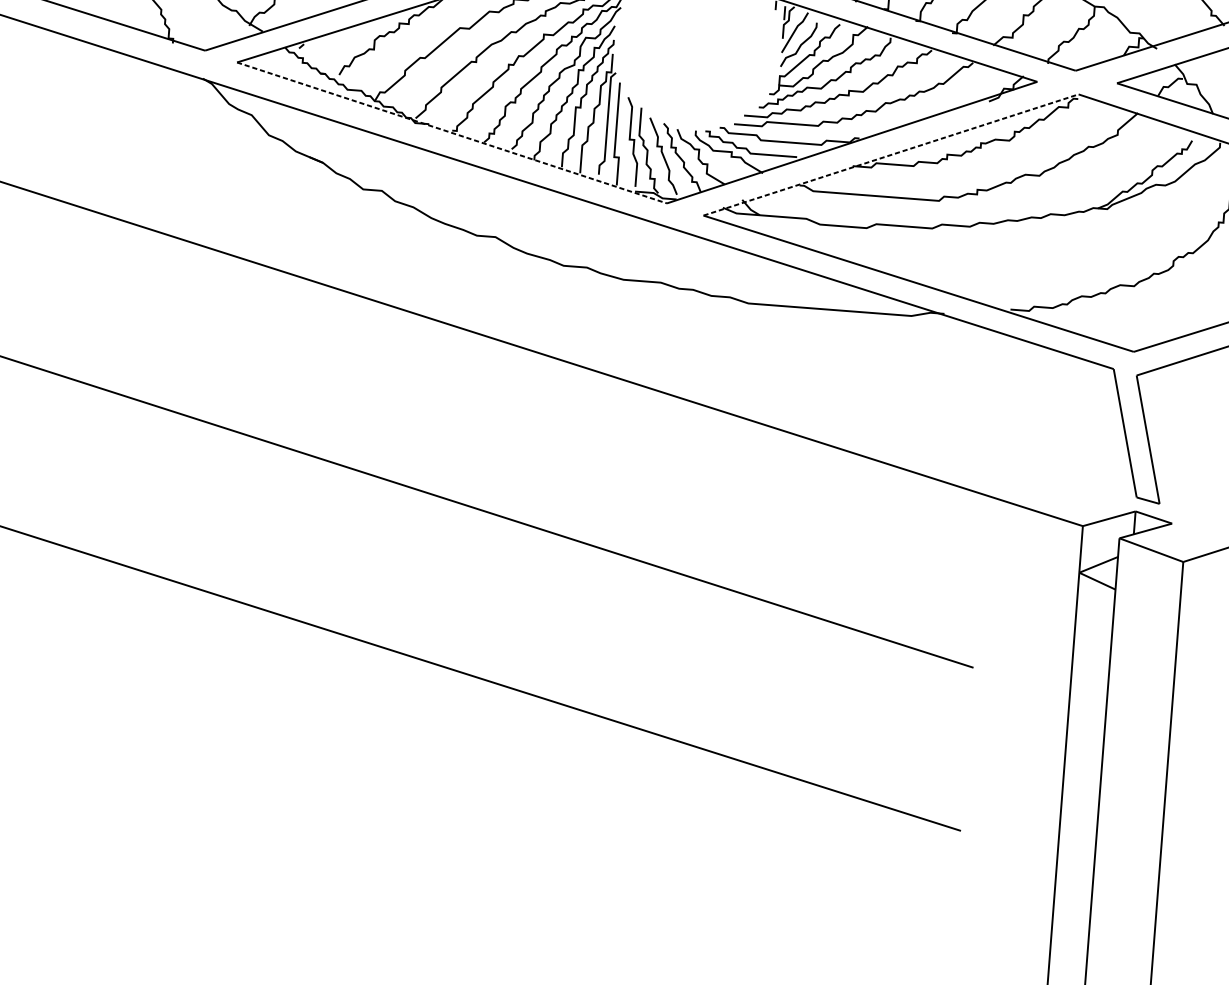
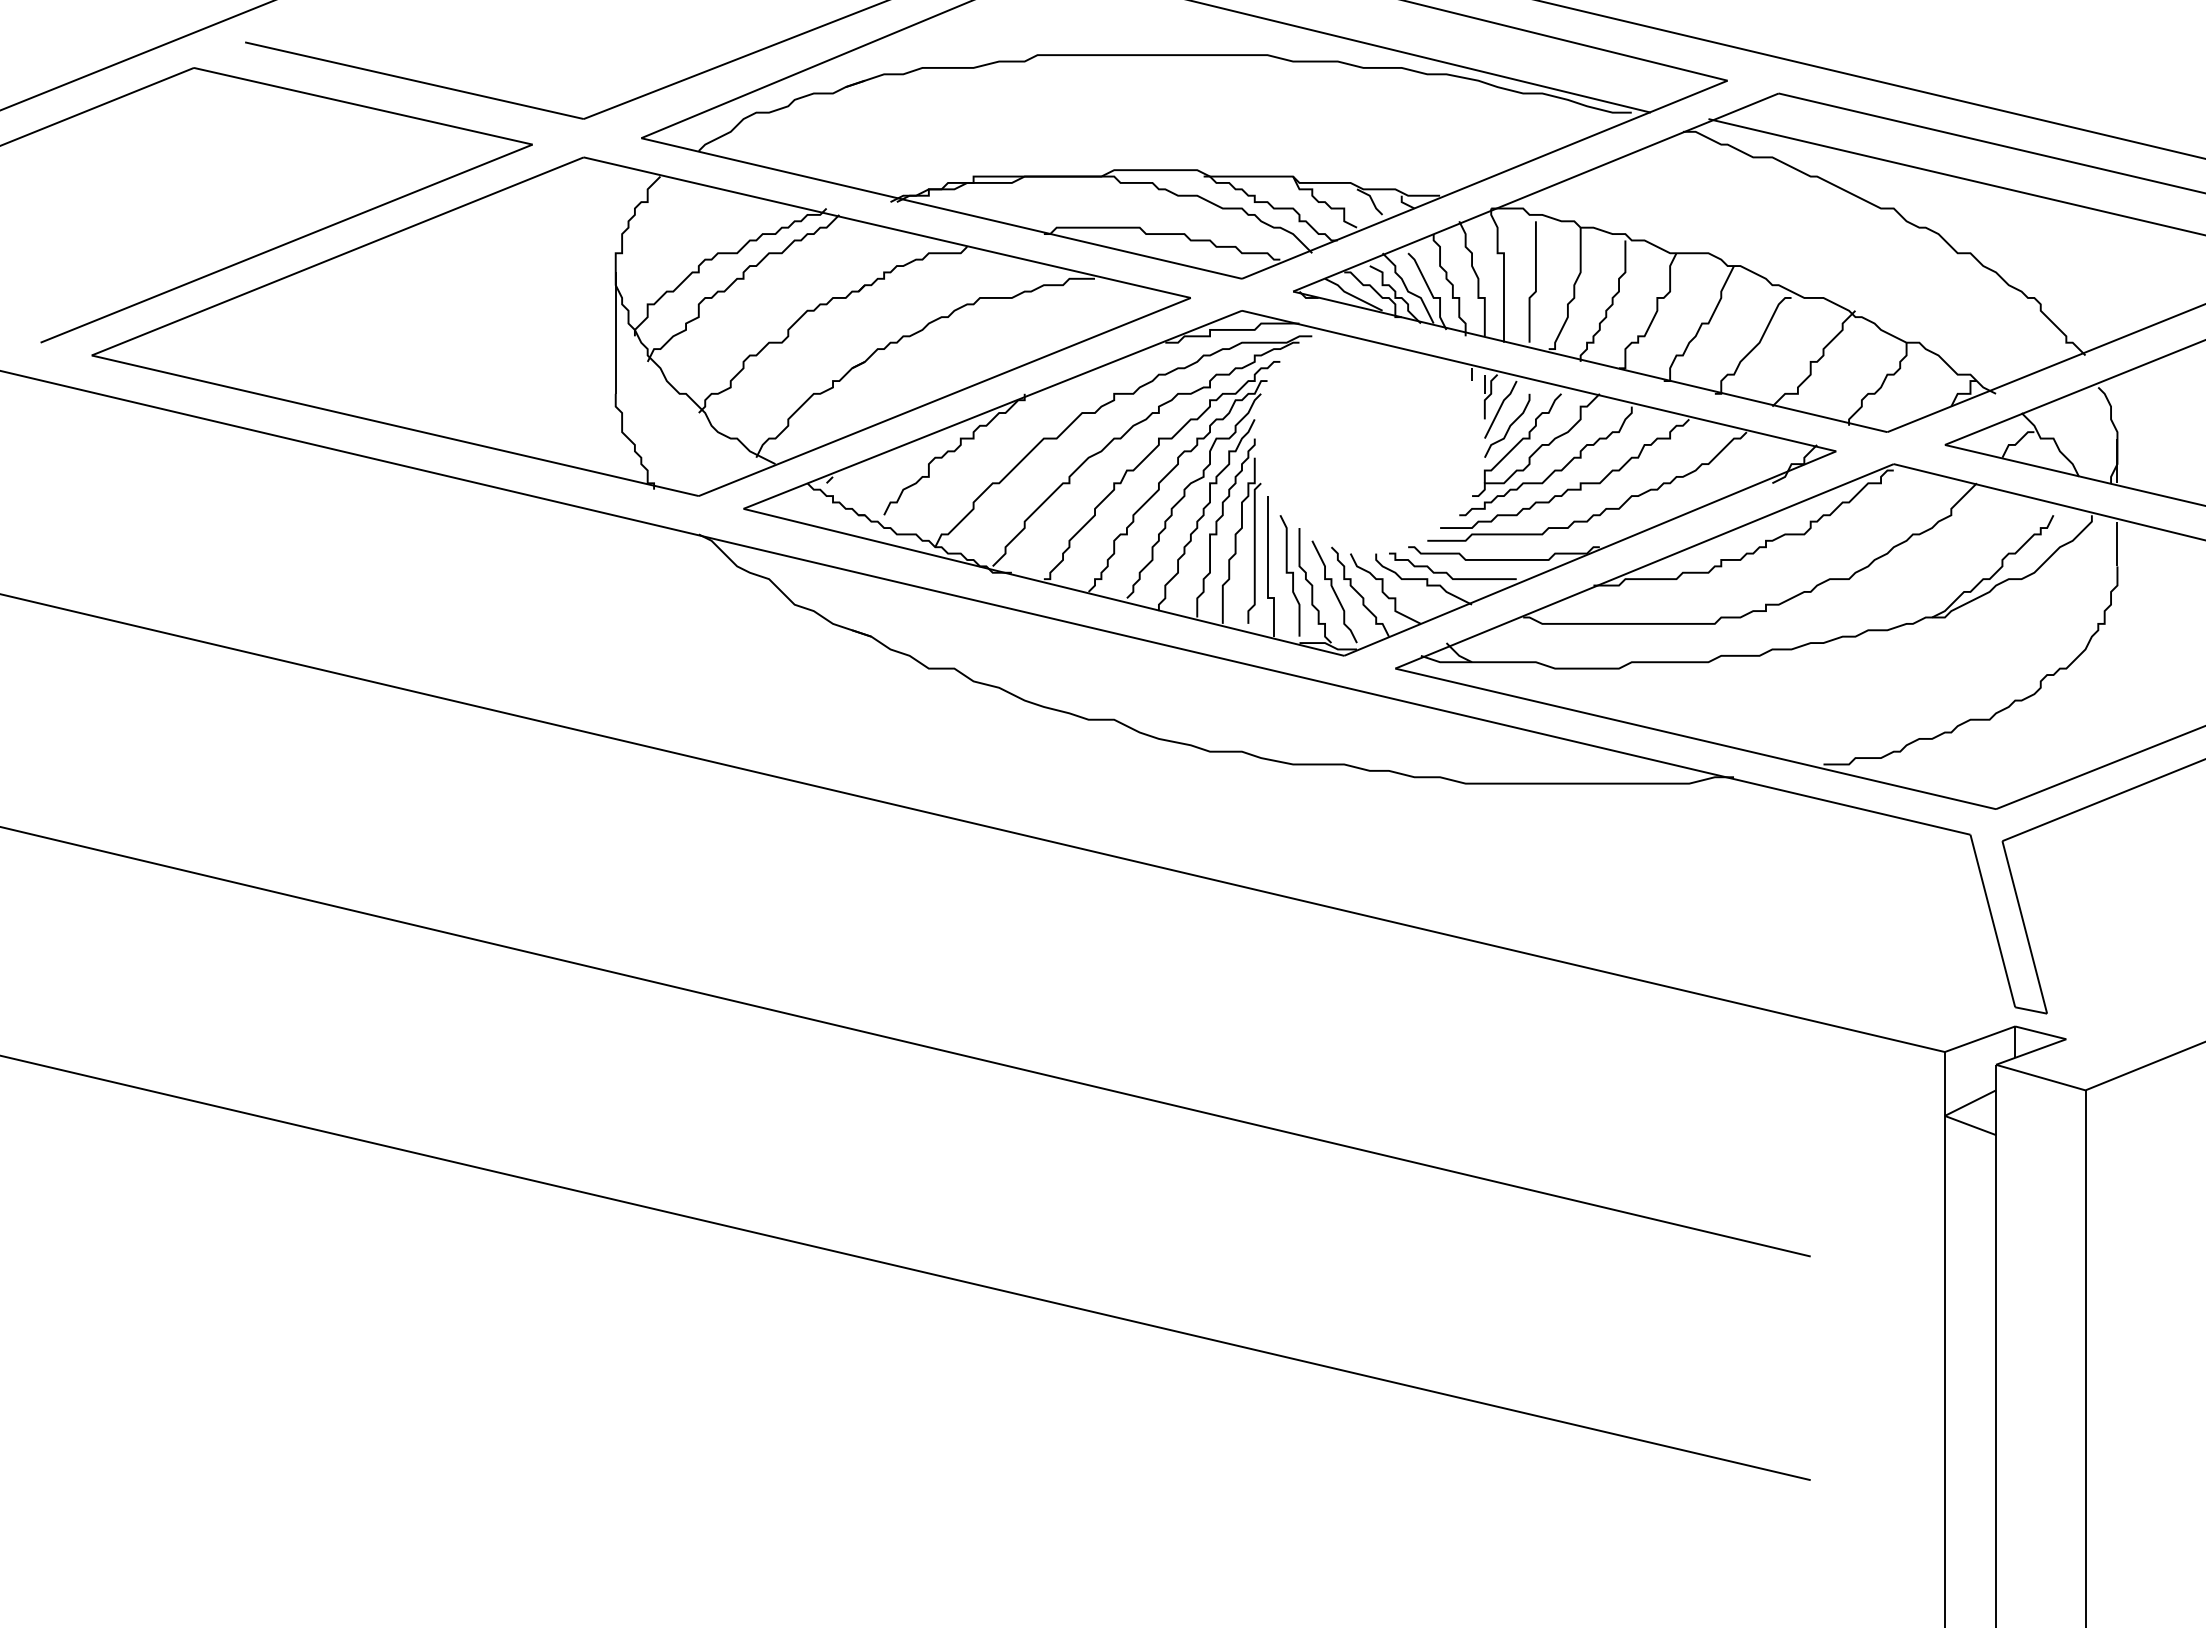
line: (452, 133) -> (1044, 582), dashed -> solid
line: (891, 155) -> (1645, 566), dashed -> solid

